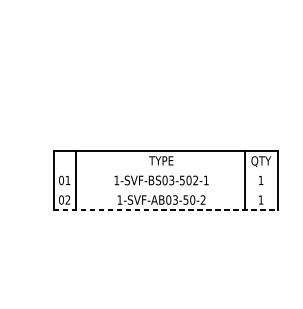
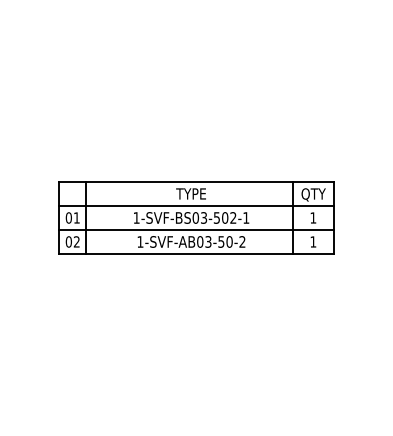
line: (165, 171) -> (196, 206), added
line: (165, 189) -> (196, 229), added
line: (165, 209) -> (196, 253), dashed -> solid

